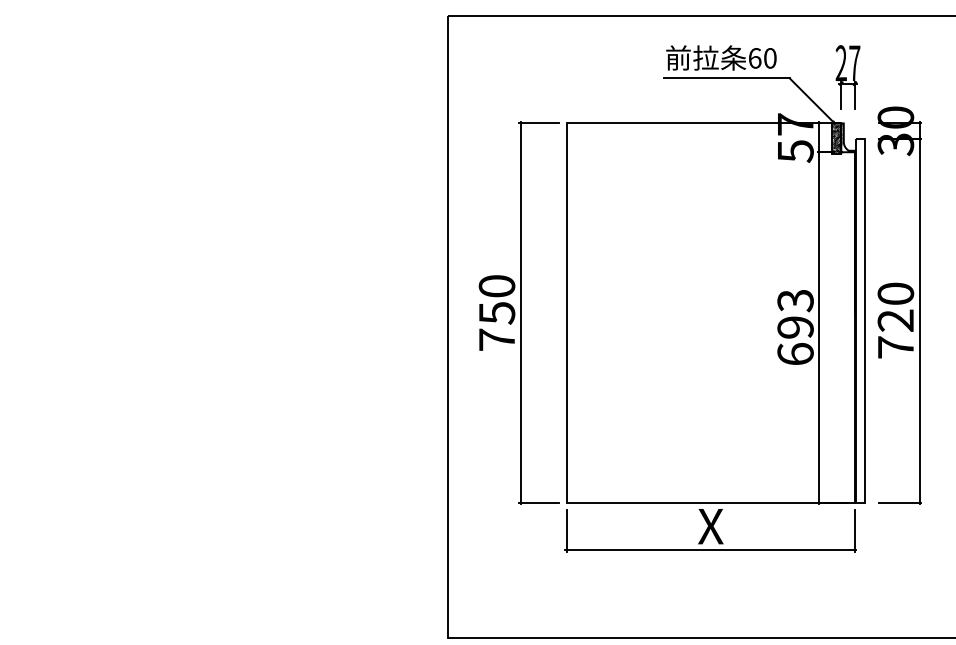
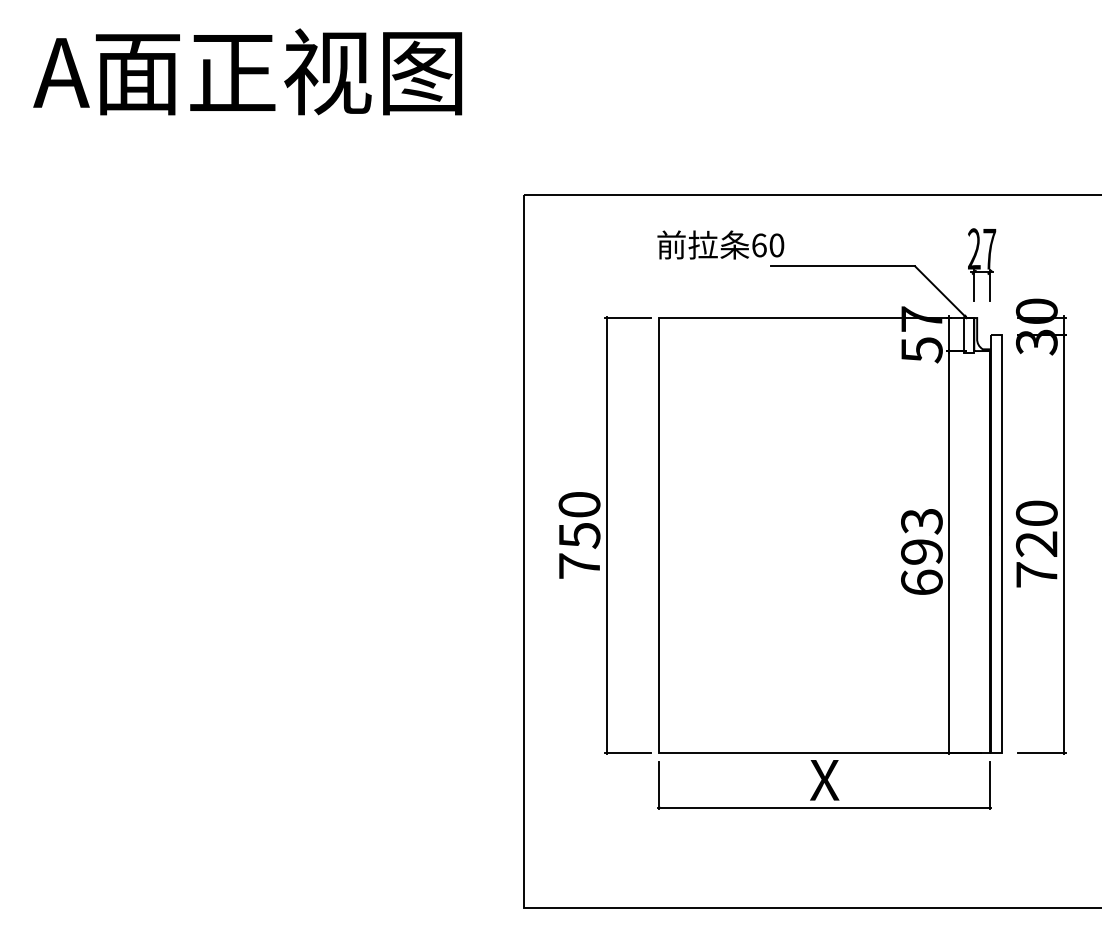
text: (721, 57) -> (720, 244), moved
hatch: (836, 138) -> (968, 335), removed

